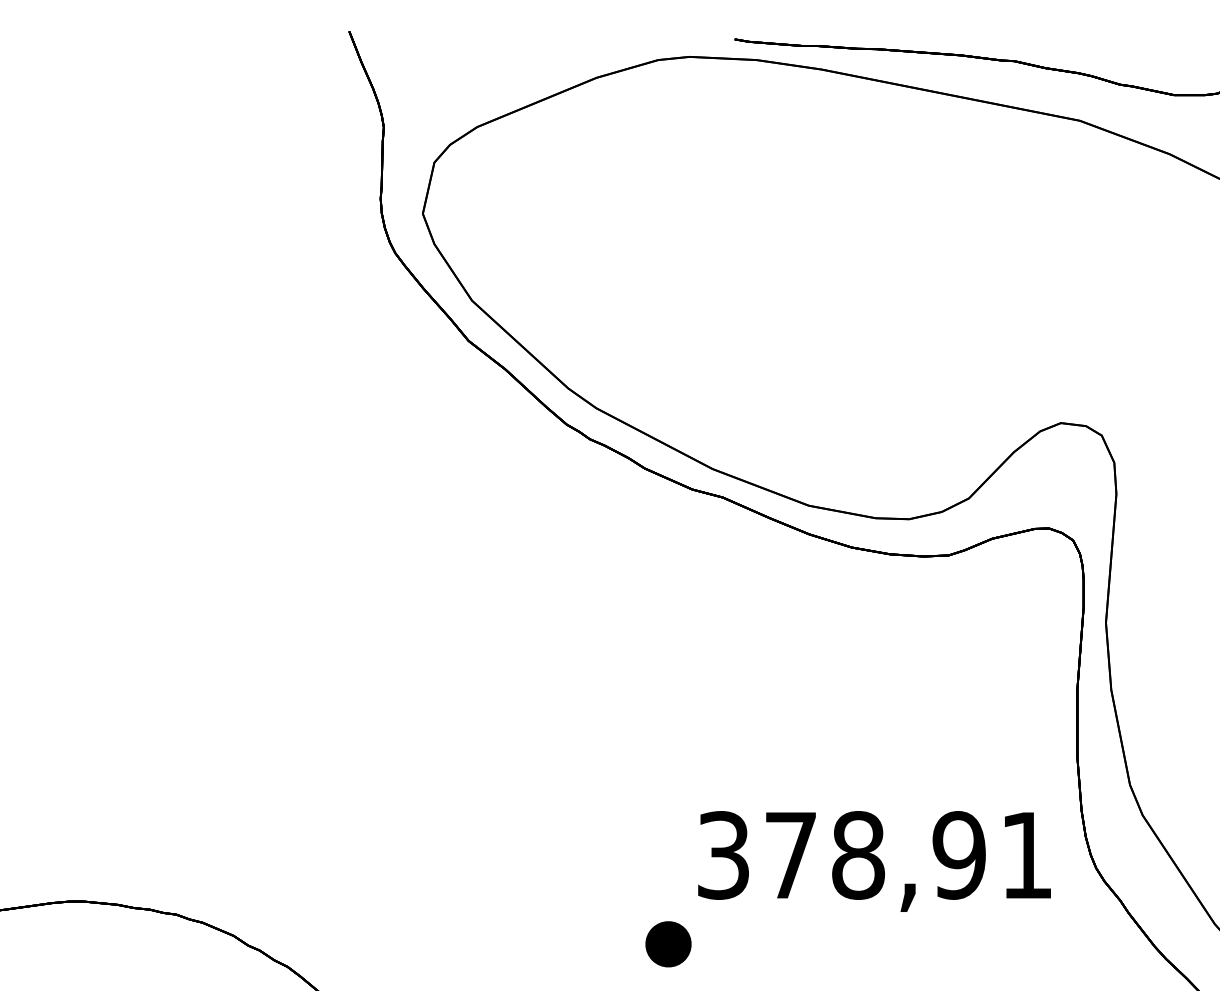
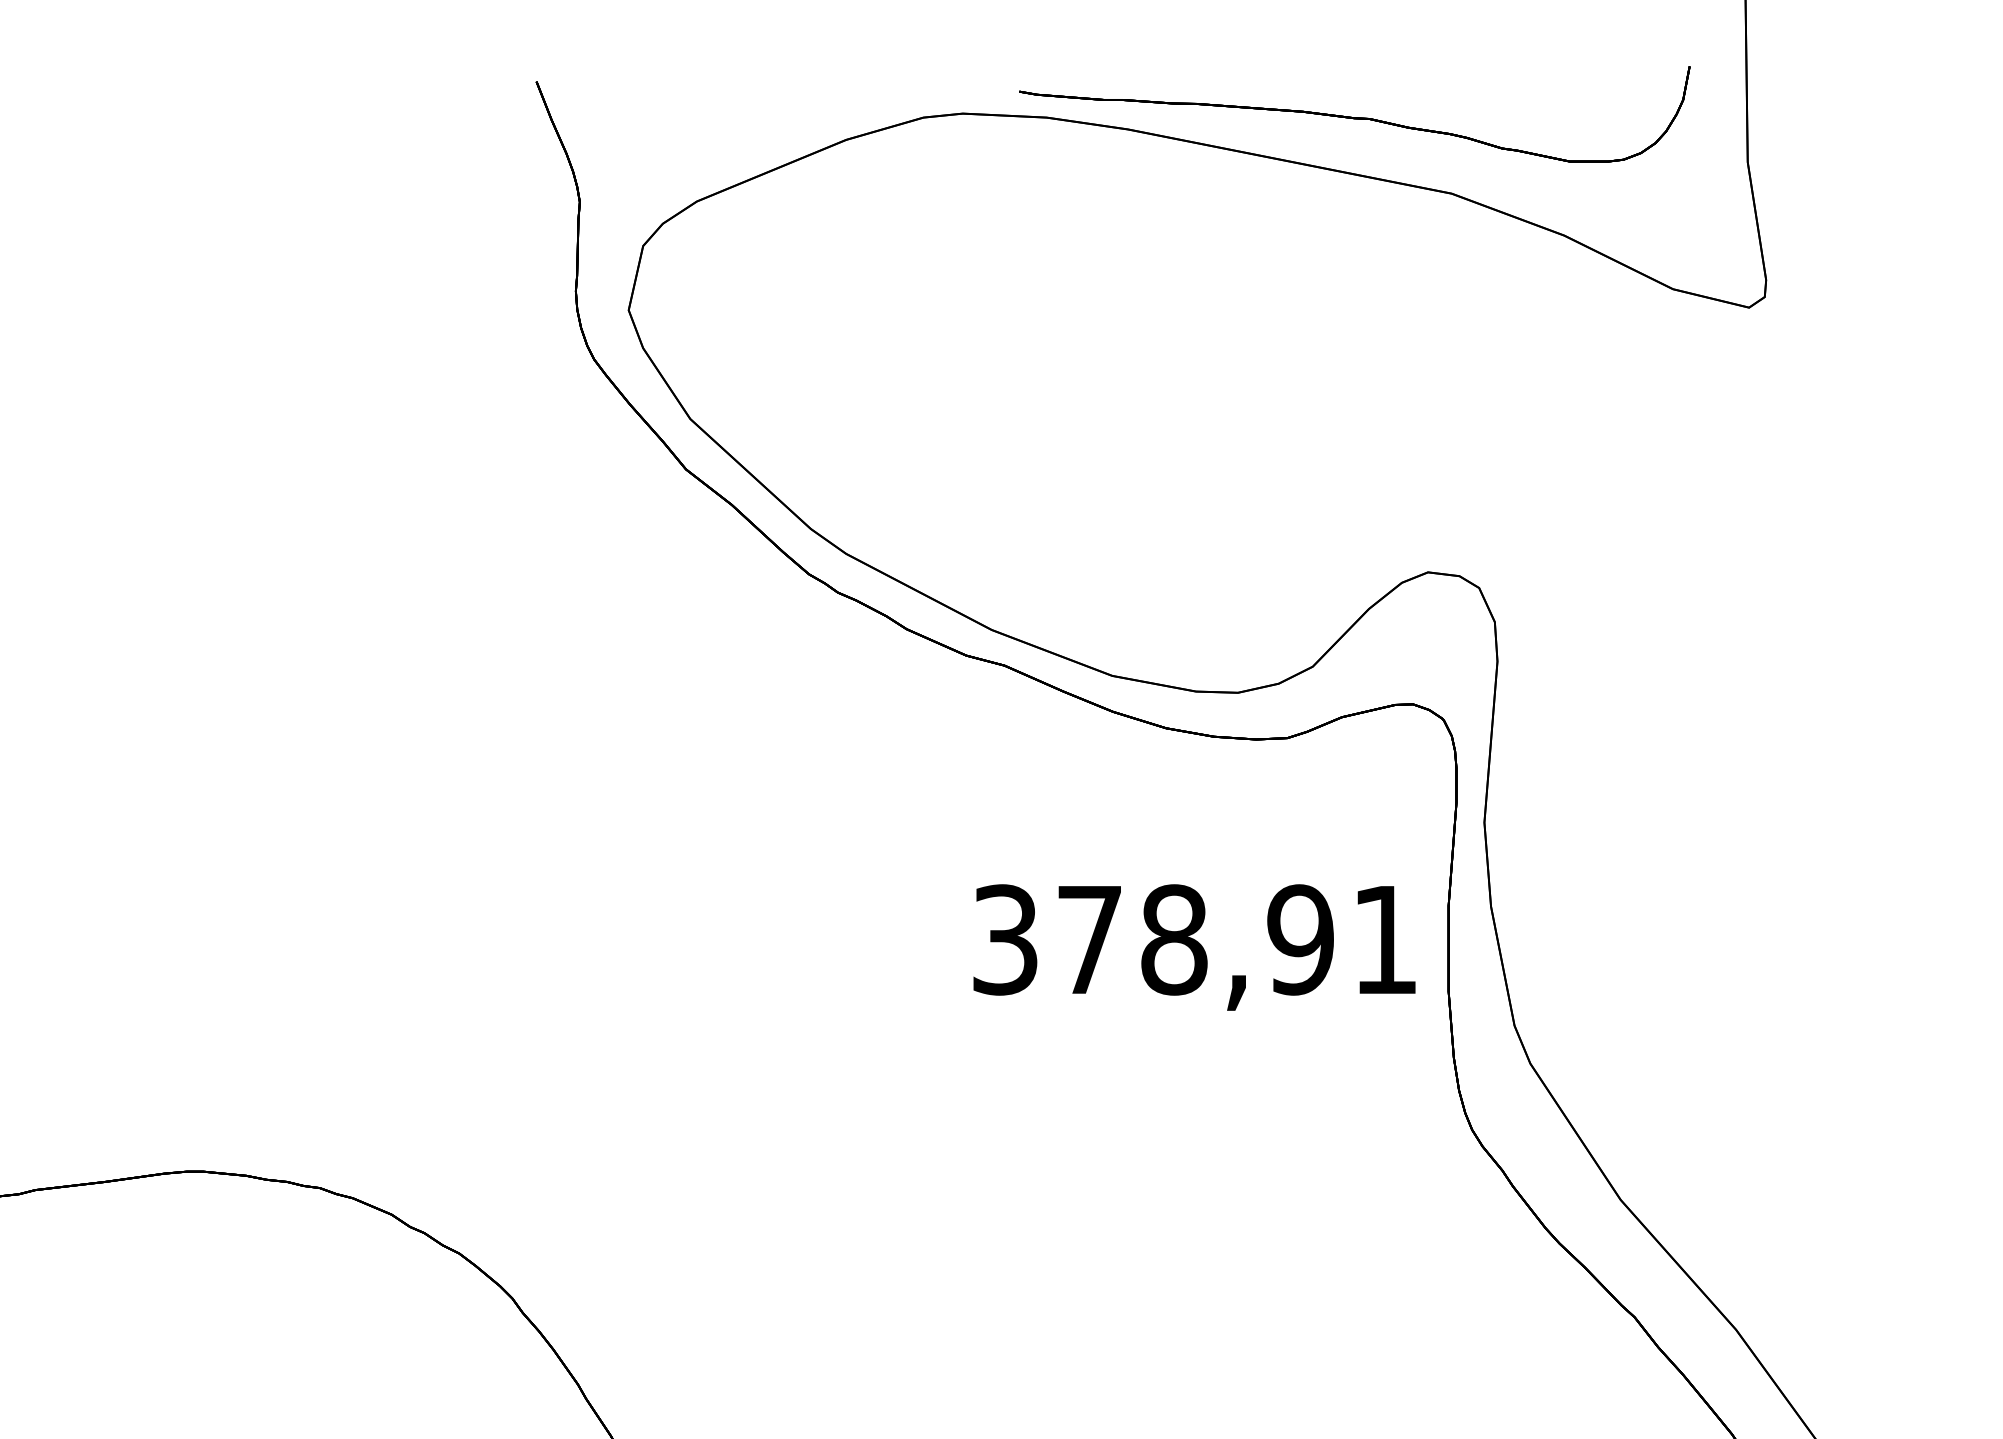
text: (874, 861) -> (1194, 947), moved
part: (668, 944) -> (936, 1225), removed

